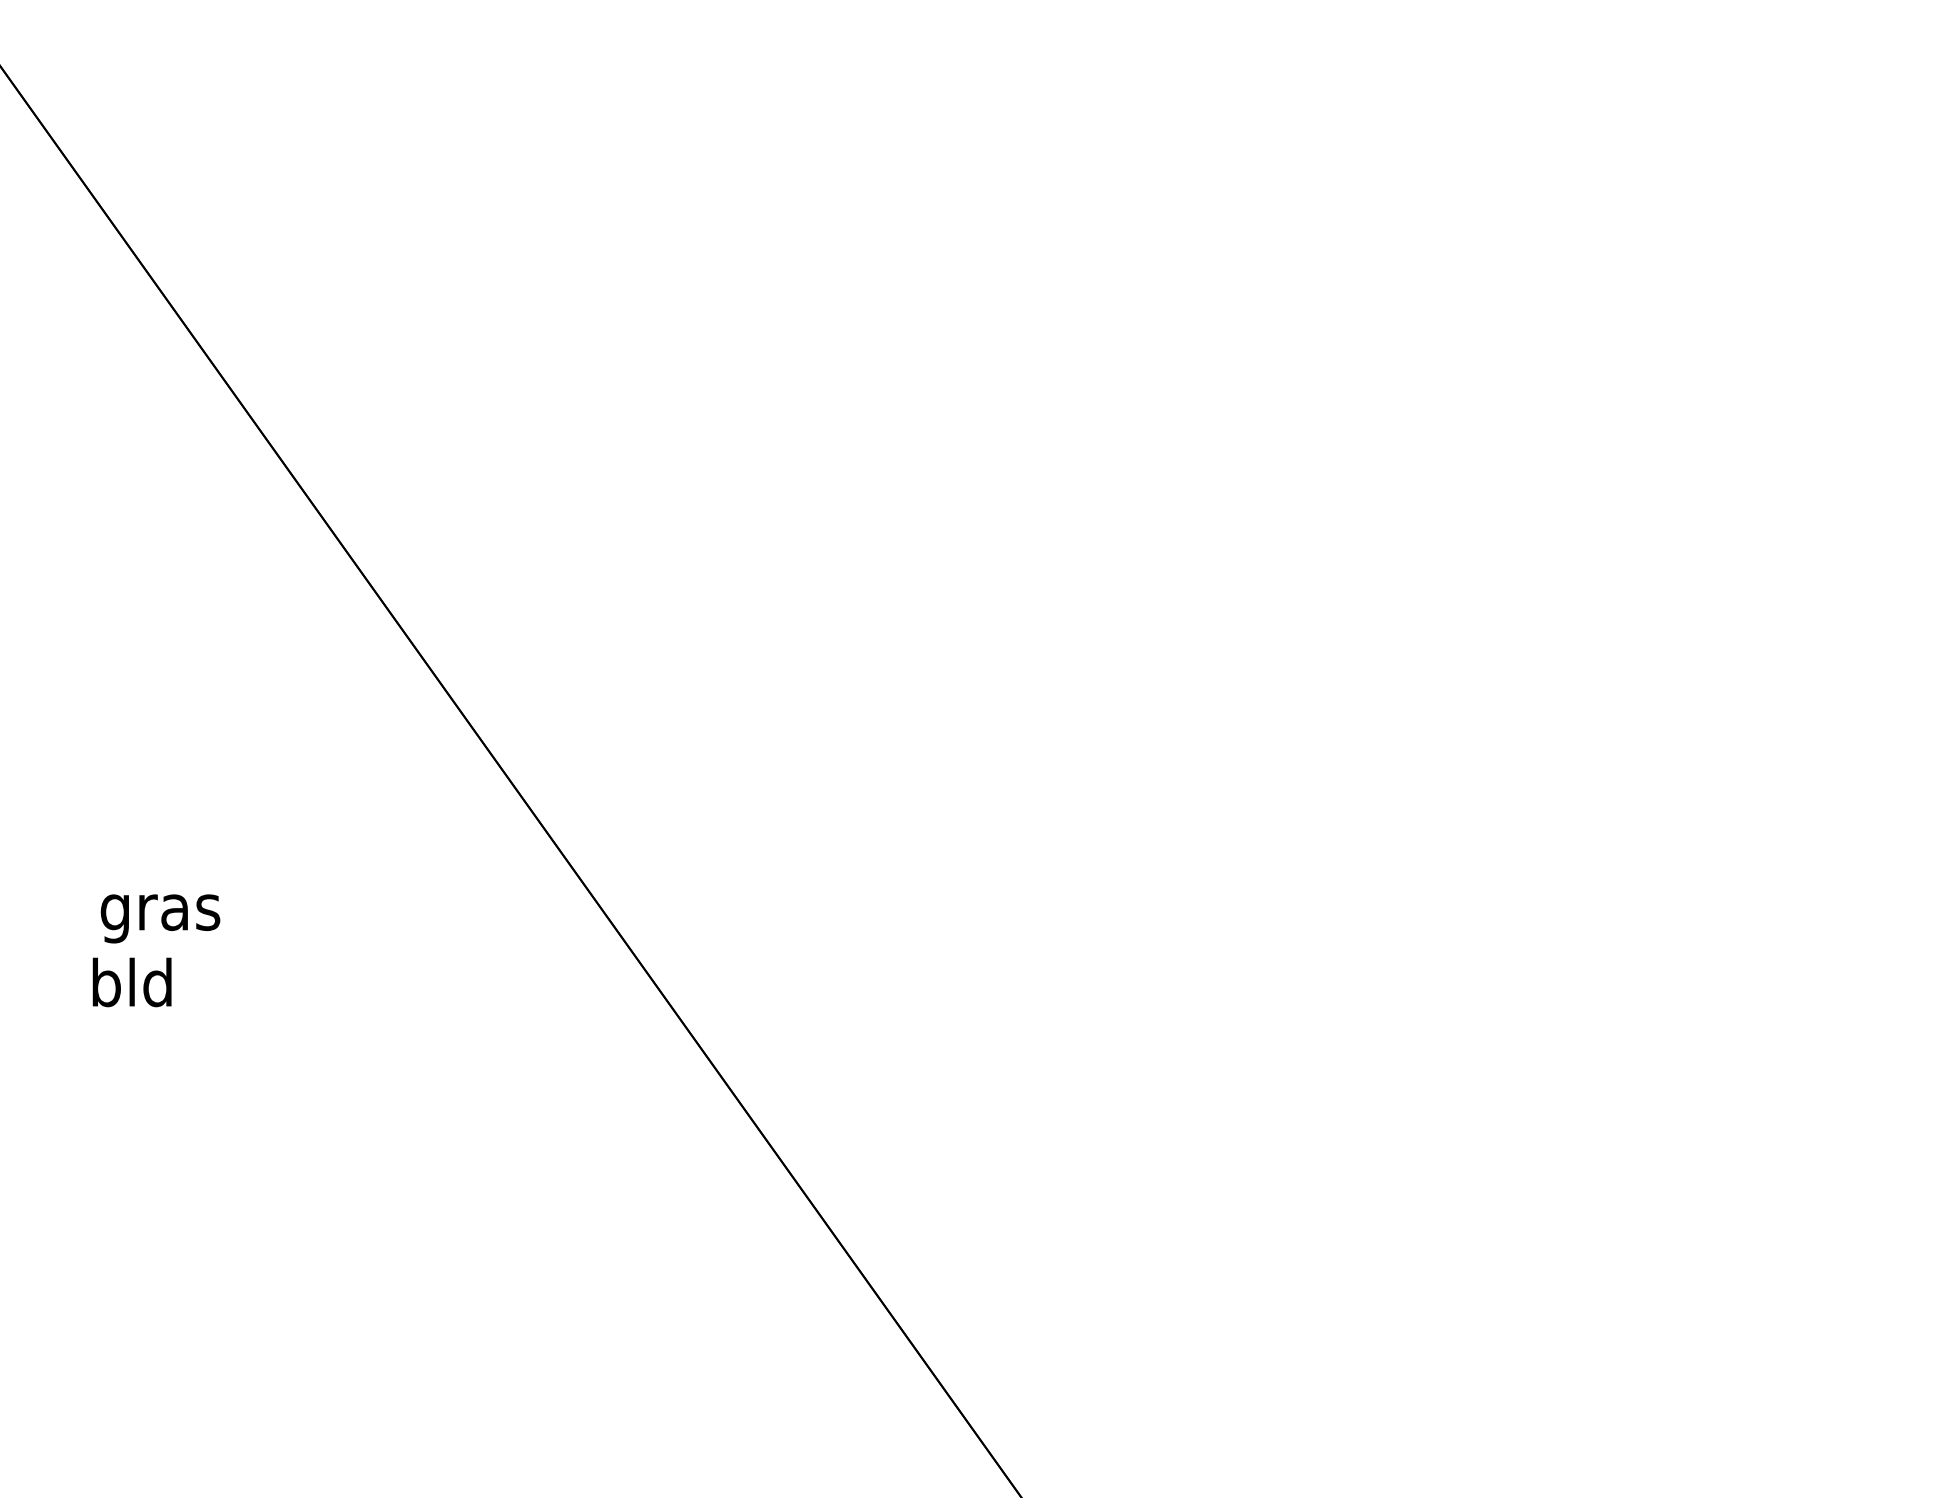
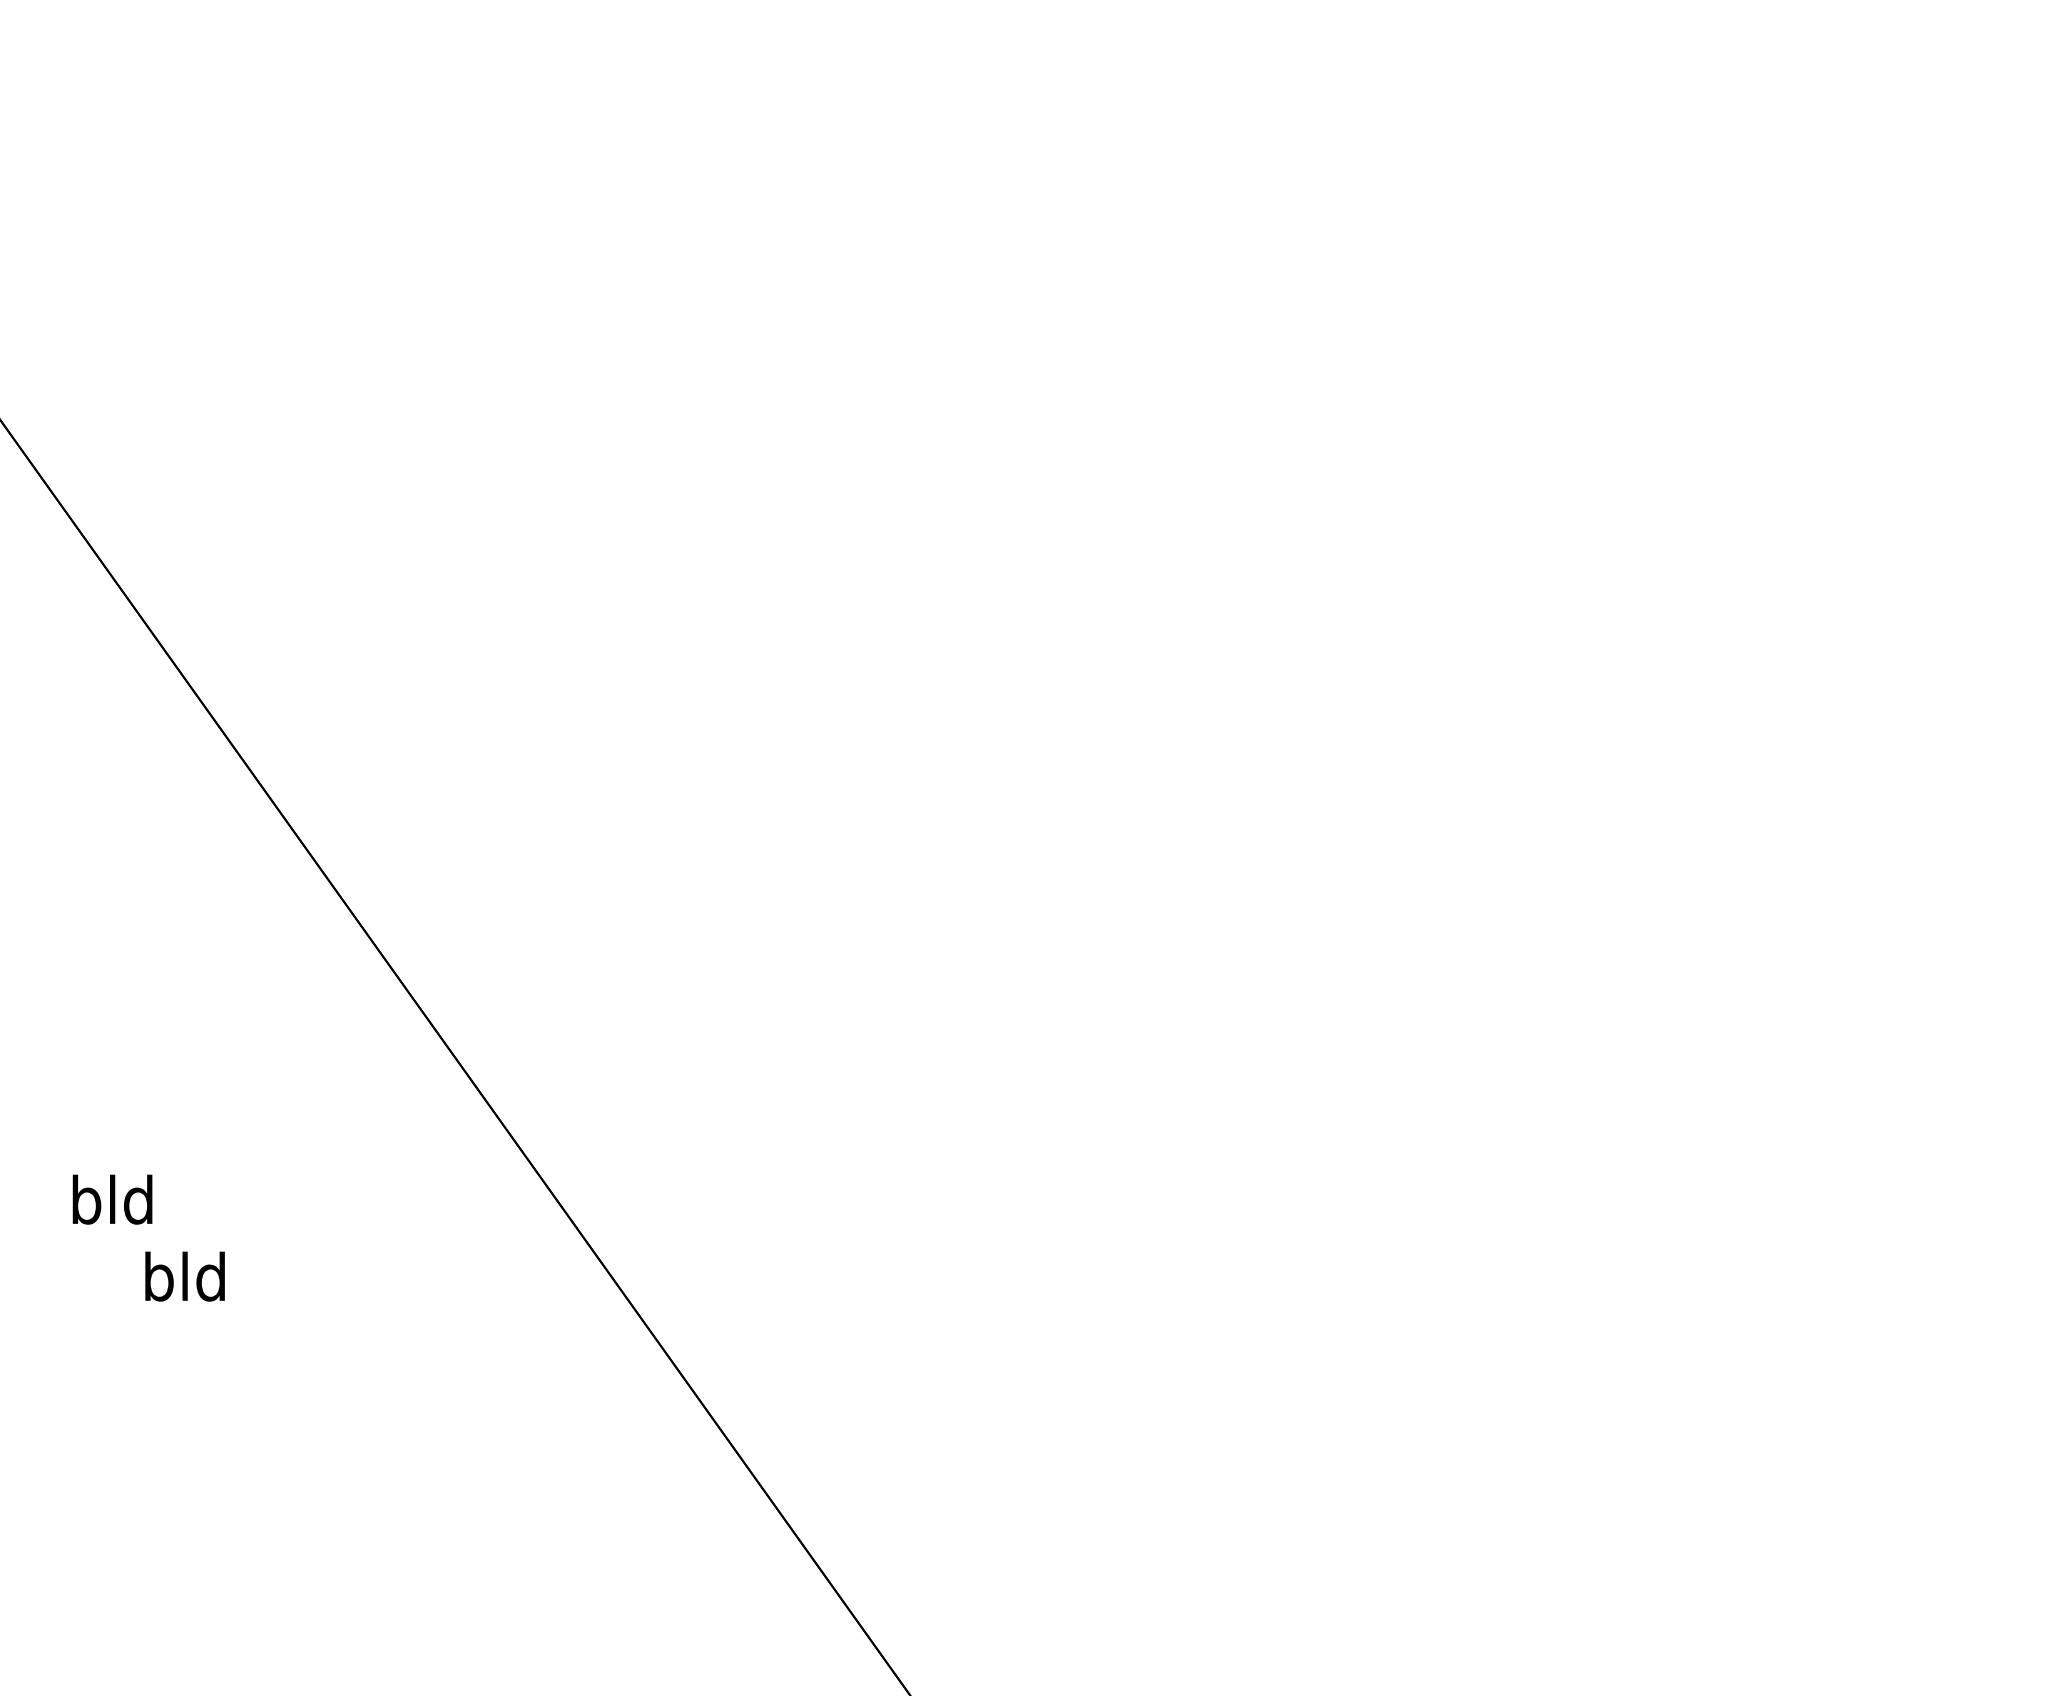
text: (160, 912) -> (112, 1205), gras -> bld
text: (131, 982) -> (184, 1276), moved

